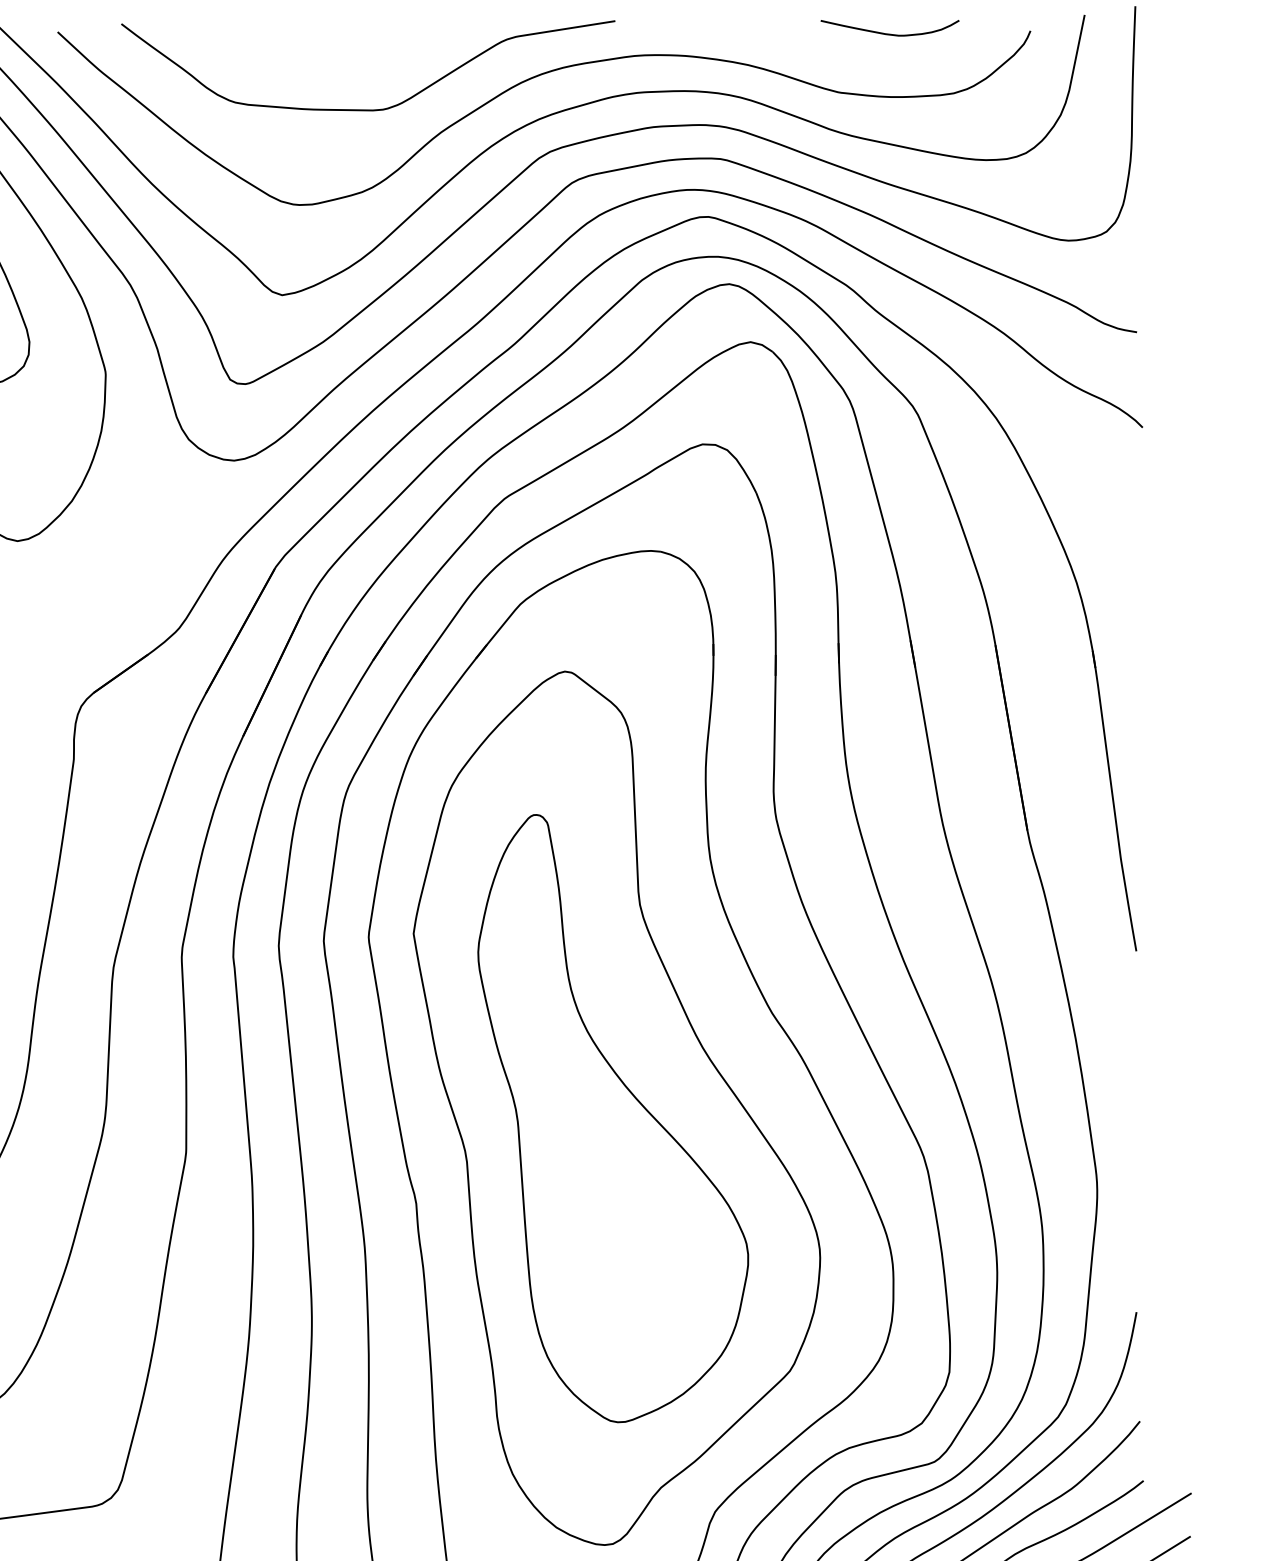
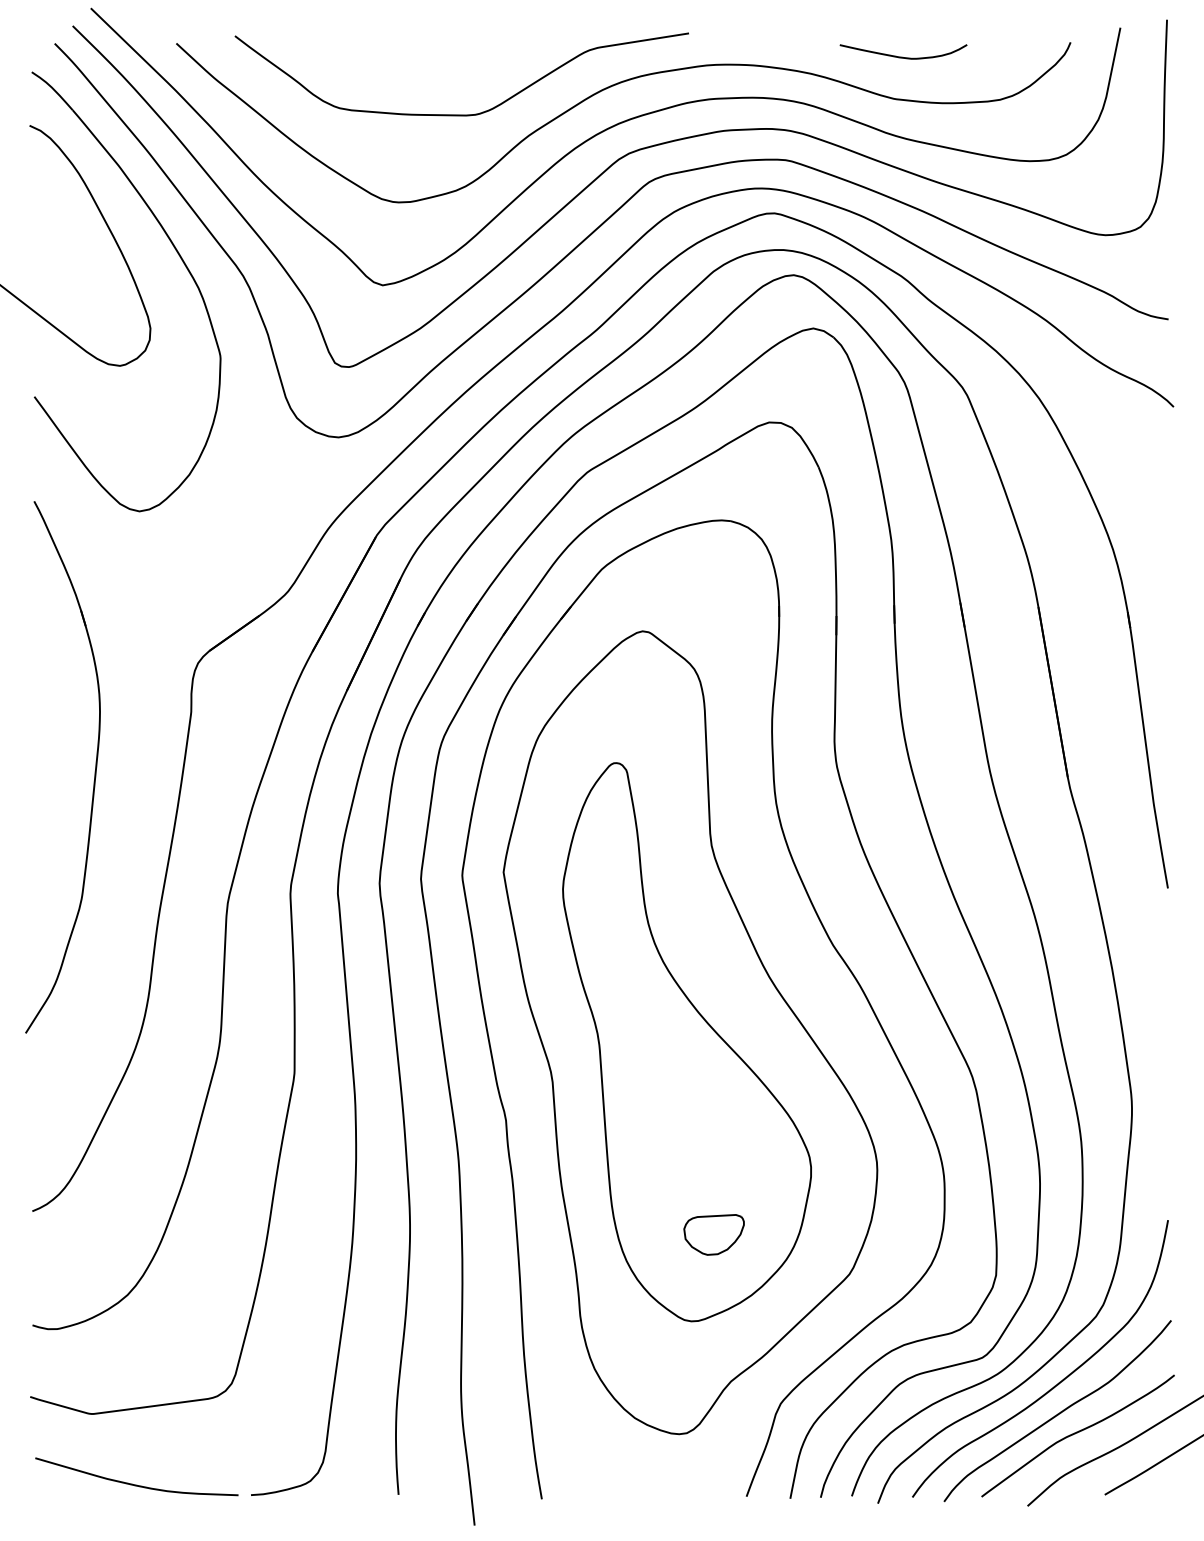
curve: (888, 33) -> (902, 56), moved
part: (641, 1327) -> (713, 1234), added

